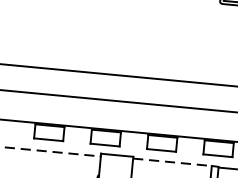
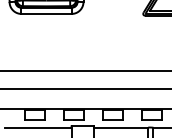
line: (52, 152) -> (38, 128), dashed -> solid
line: (173, 162) -> (121, 127), dashed -> solid

